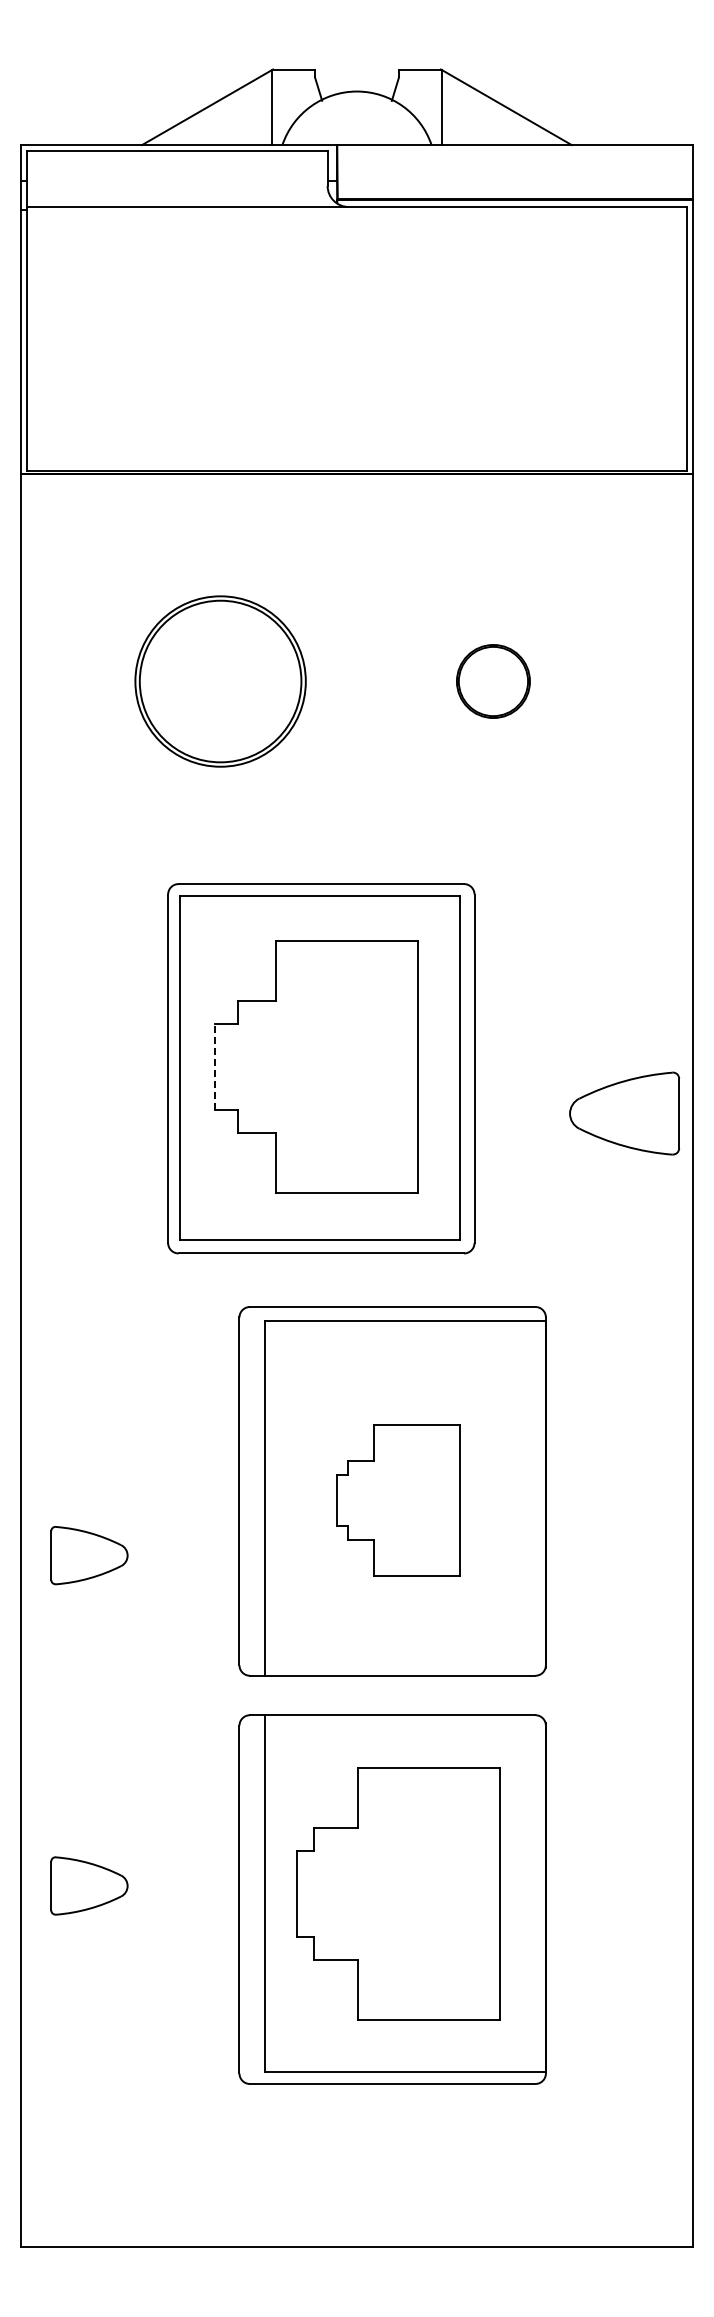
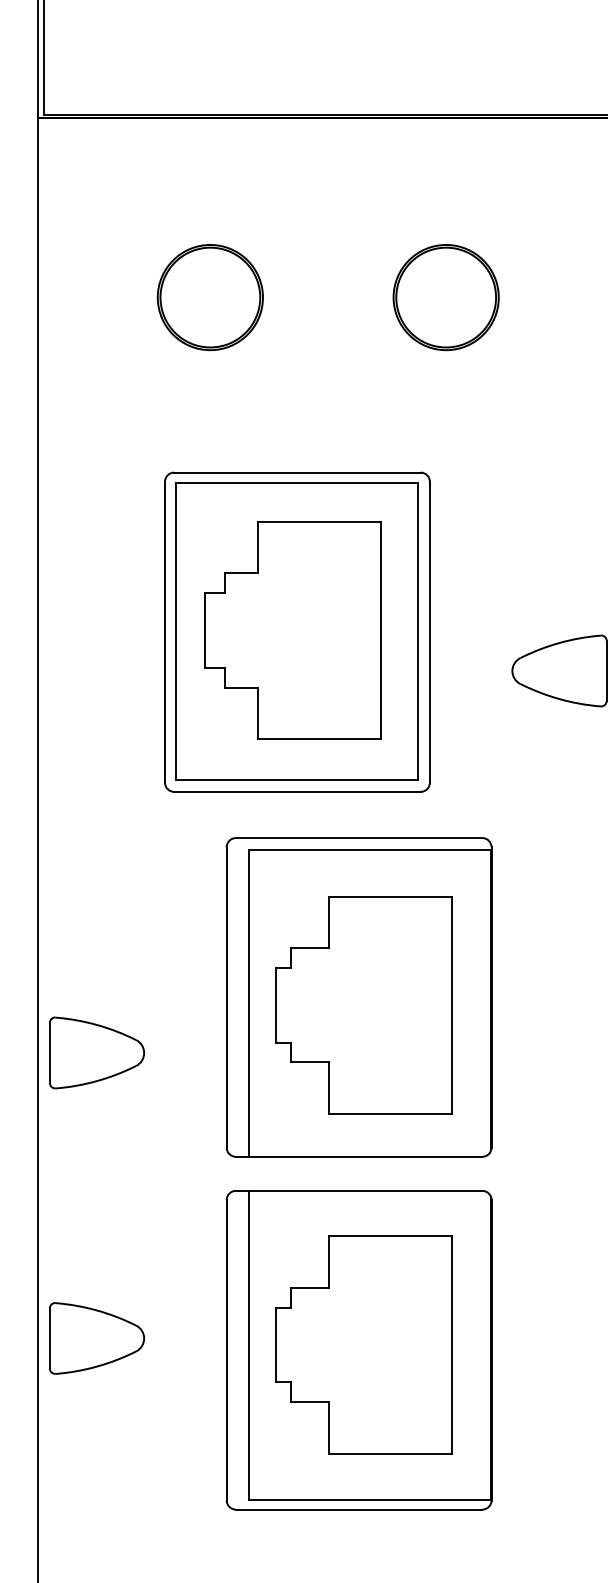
part: (220, 681) -> (210, 297), size x0.71
part: (493, 681) -> (446, 297), size x1.67
line: (214, 1066) -> (205, 630), dashed -> solid
part: (398, 1500) -> (364, 1005), size x1.67
part: (89, 1555) -> (97, 1052), size x1.43
part: (89, 1885) -> (97, 1338), size x1.43

